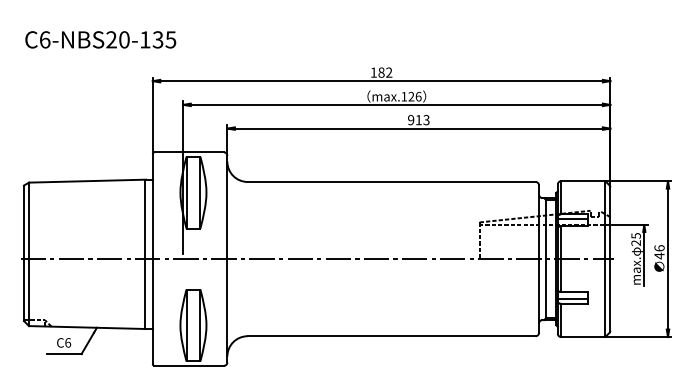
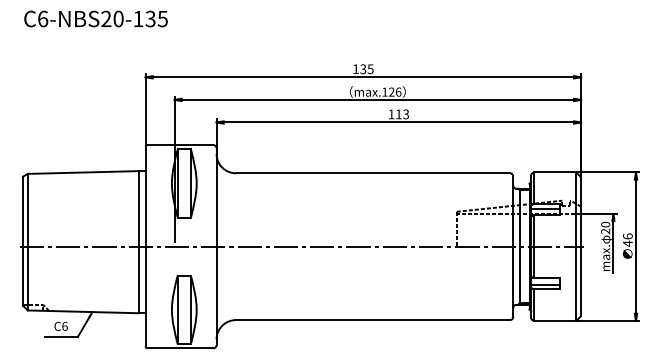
text: (100, 39) -> (95, 18), moved
text: (384, 72) -> (366, 69), 182 -> 135
text: (411, 120) -> (391, 114), 913 -> 113
text: (635, 235) -> (605, 224), 25 -> 20

